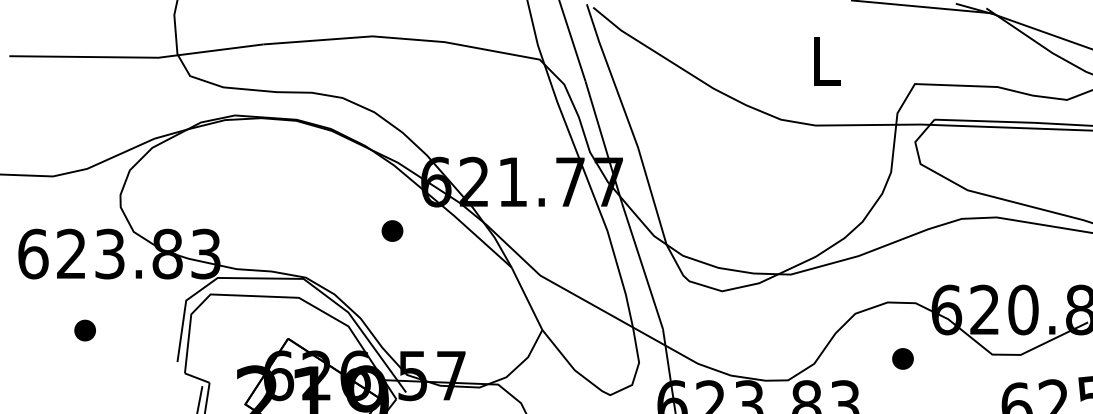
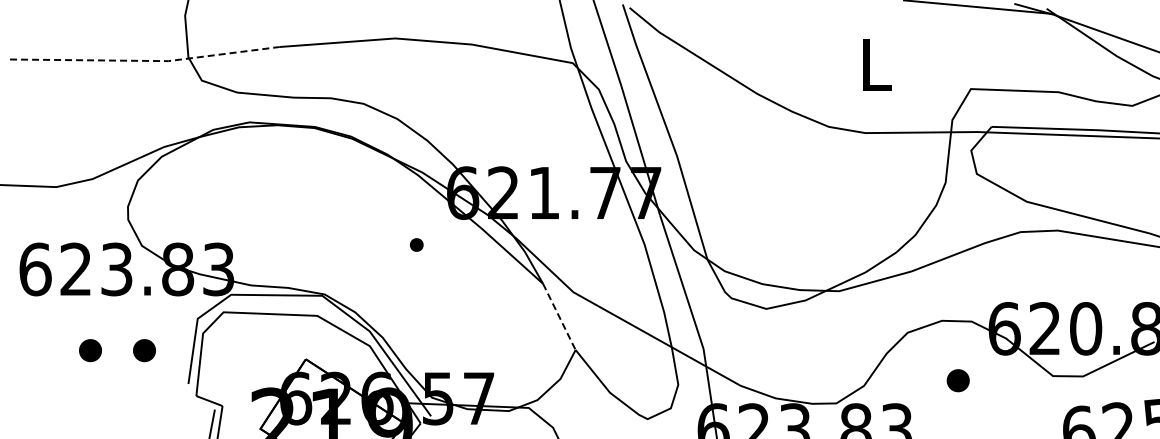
line: (137, 57) -> (146, 60), solid -> dashed
part: (392, 230) -> (416, 244), size x0.6
line: (527, 298) -> (559, 316), solid -> dashed
part: (136, 330) -> (144, 350), added

